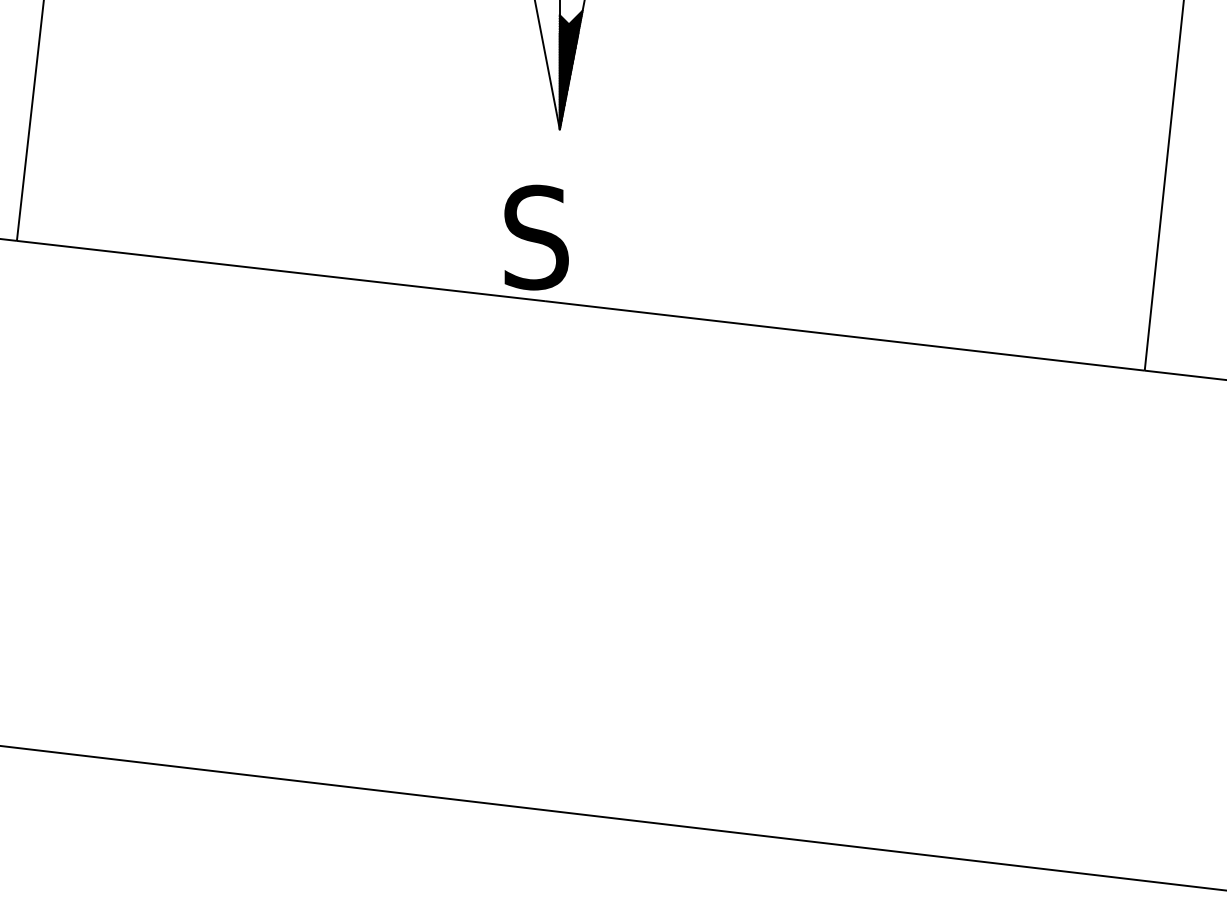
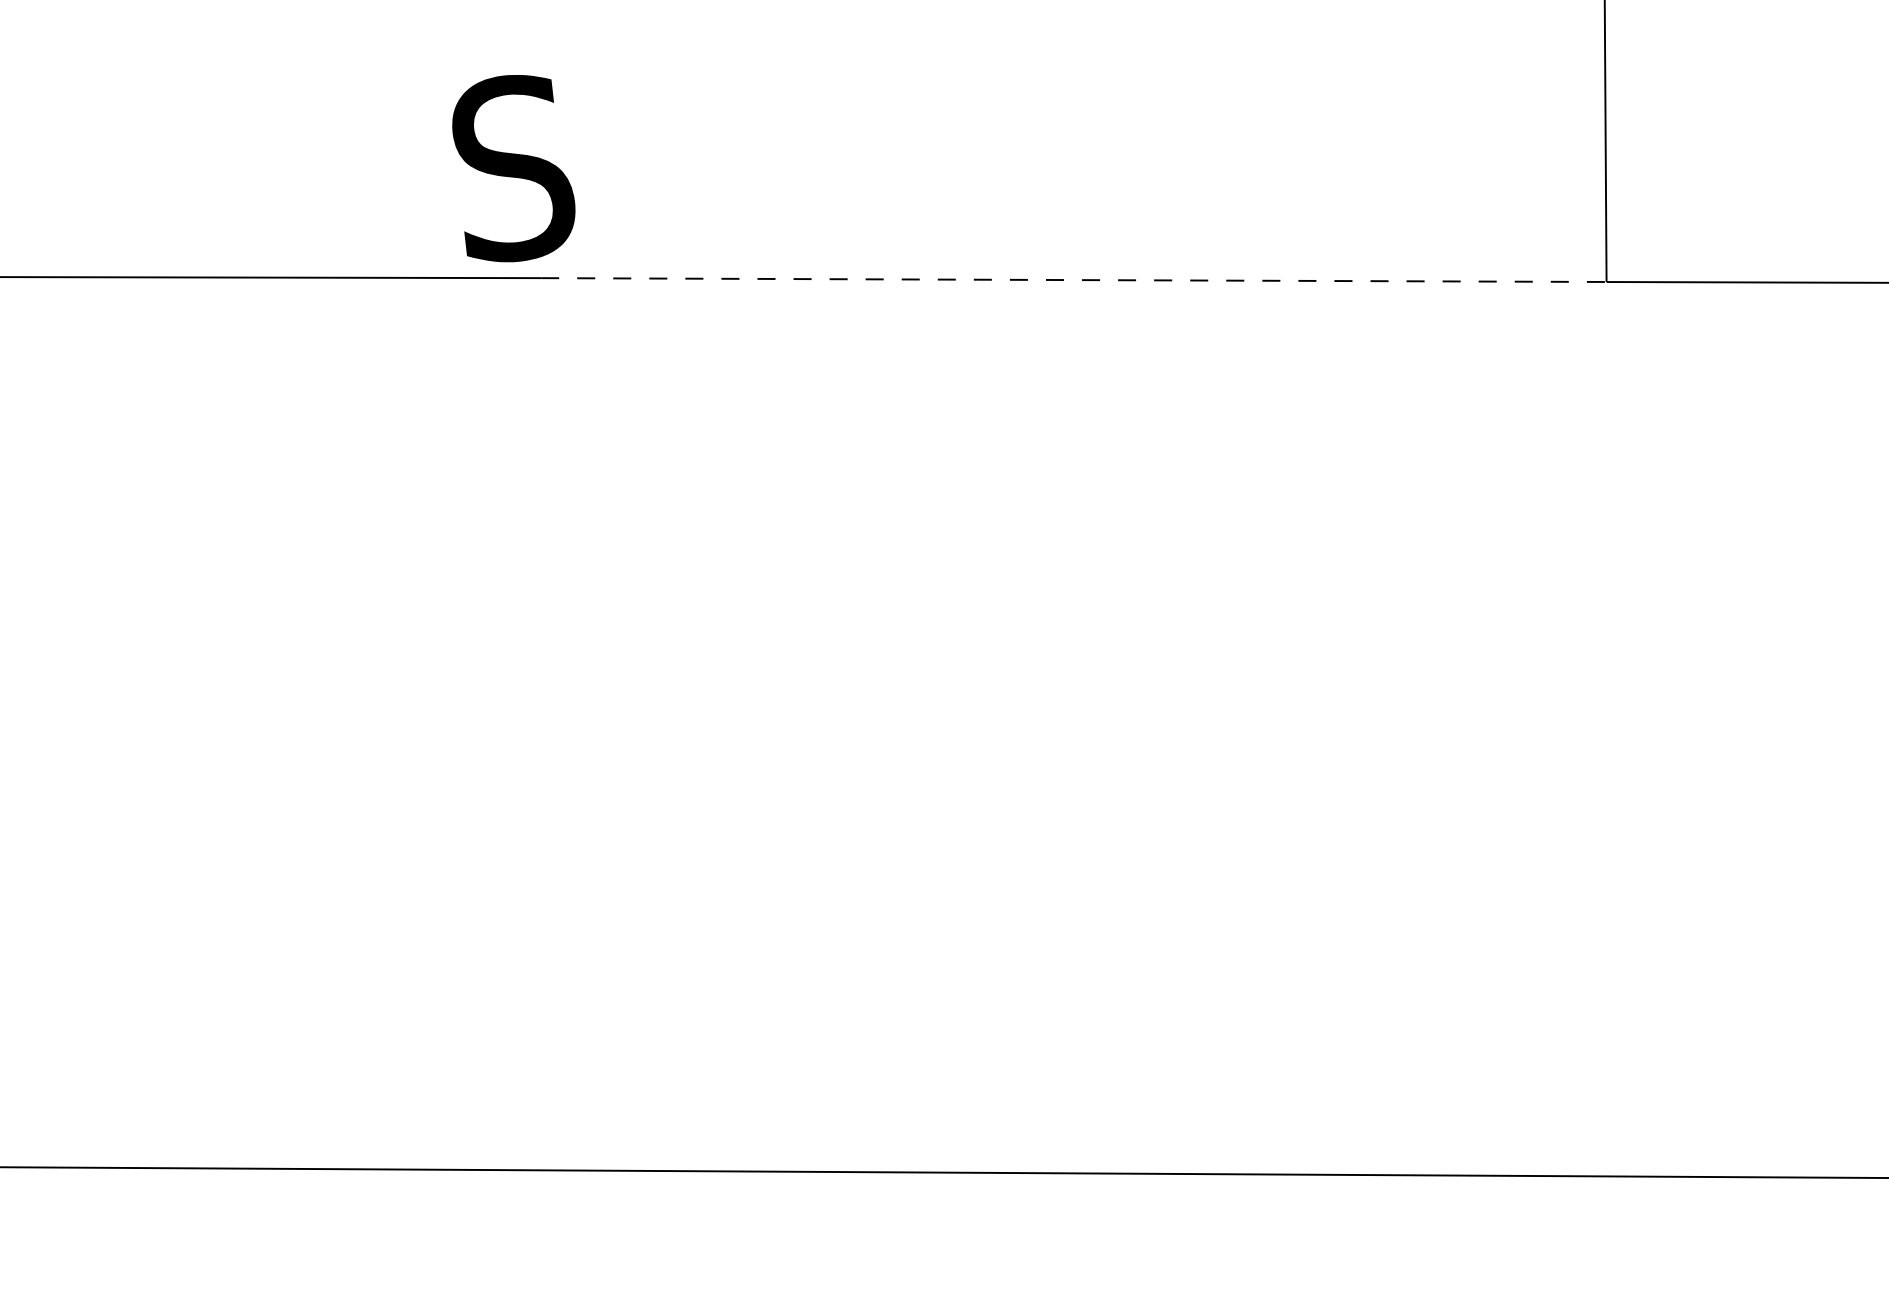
line: (844, 335) -> (1073, 279), solid -> dashed

